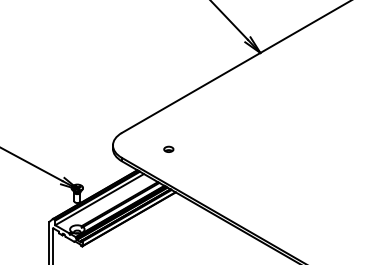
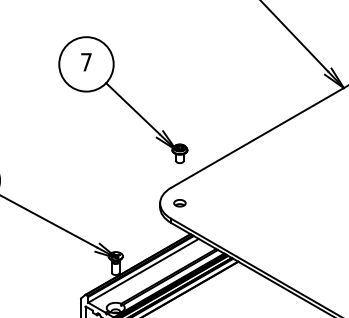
part: (83, 62) -> (123, 99), added
part: (168, 148) -> (179, 202), moved

